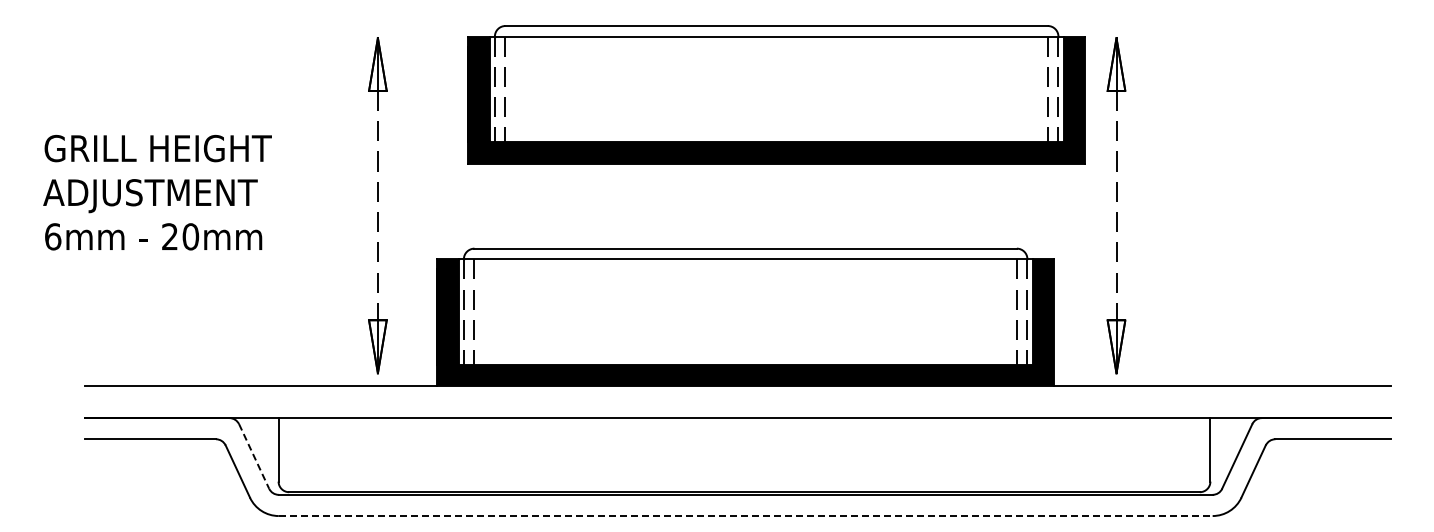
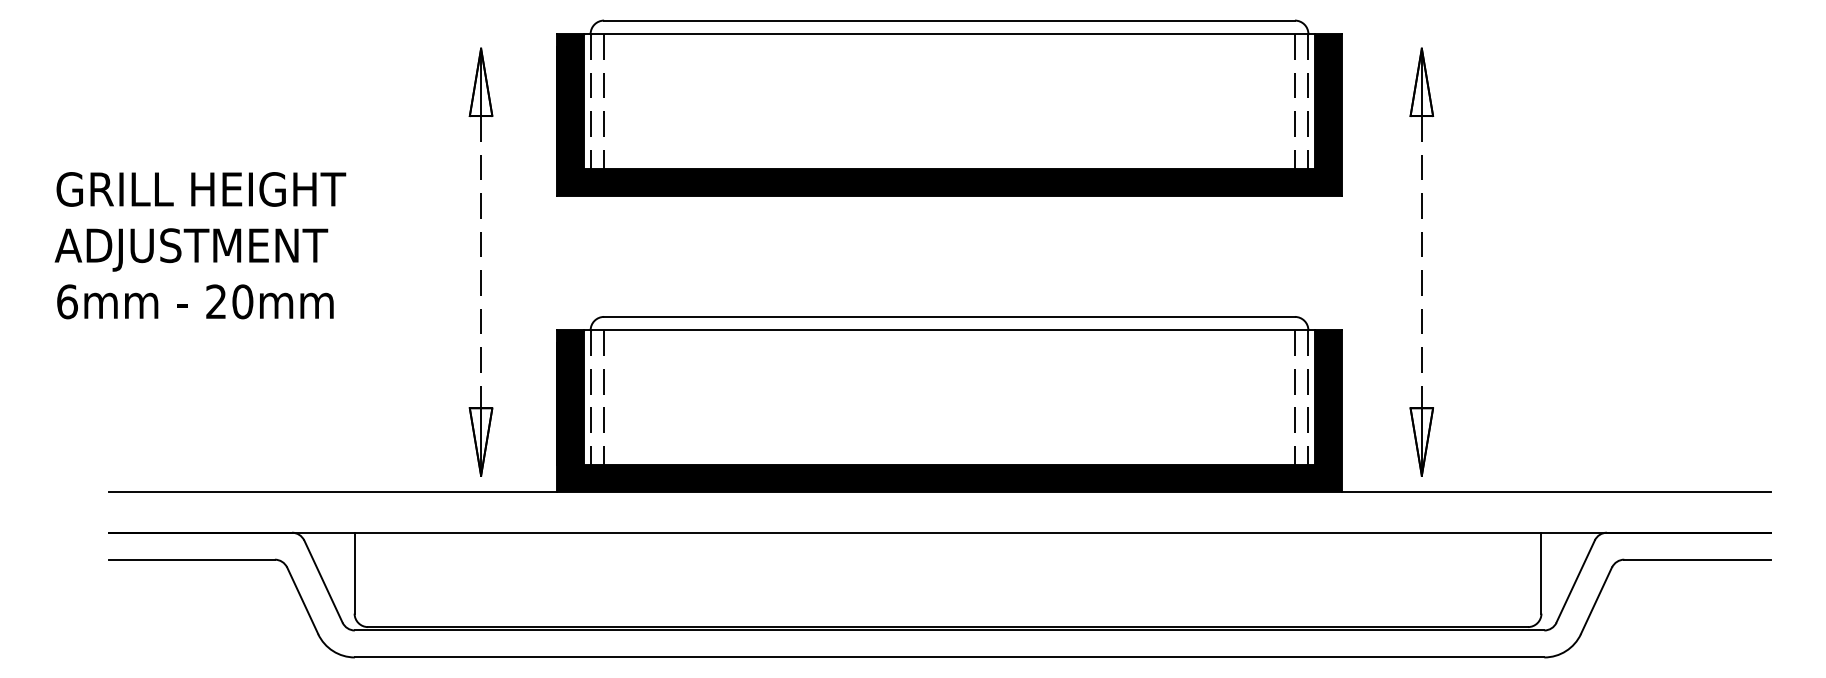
part: (776, 94) -> (949, 107), moved
line: (254, 456) -> (323, 581), dashed -> solid
line: (745, 516) -> (949, 658), dashed -> solid

